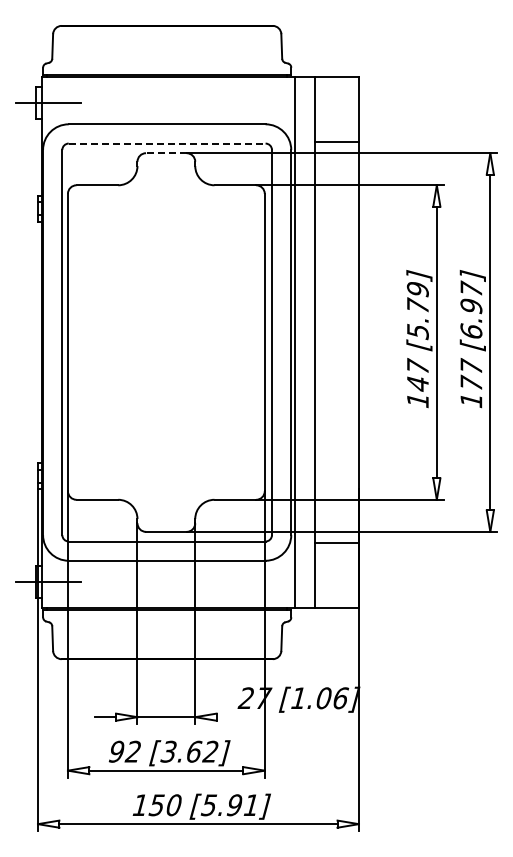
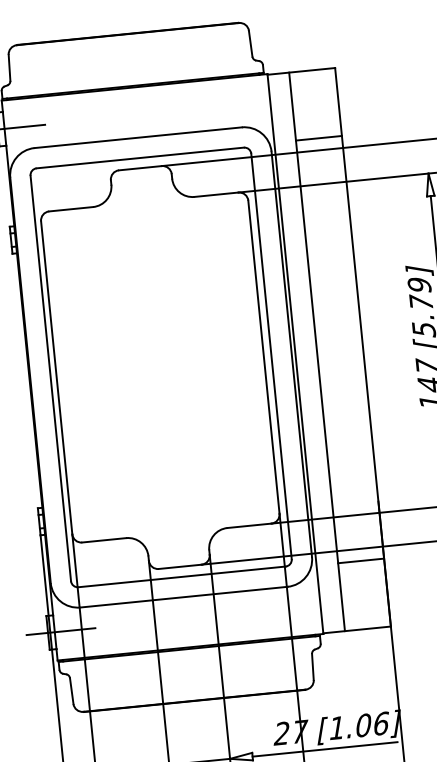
line: (167, 143) -> (140, 157), dashed -> solid
line: (165, 153) -> (139, 168), dashed -> solid
line: (285, 717) -> (325, 749), added

